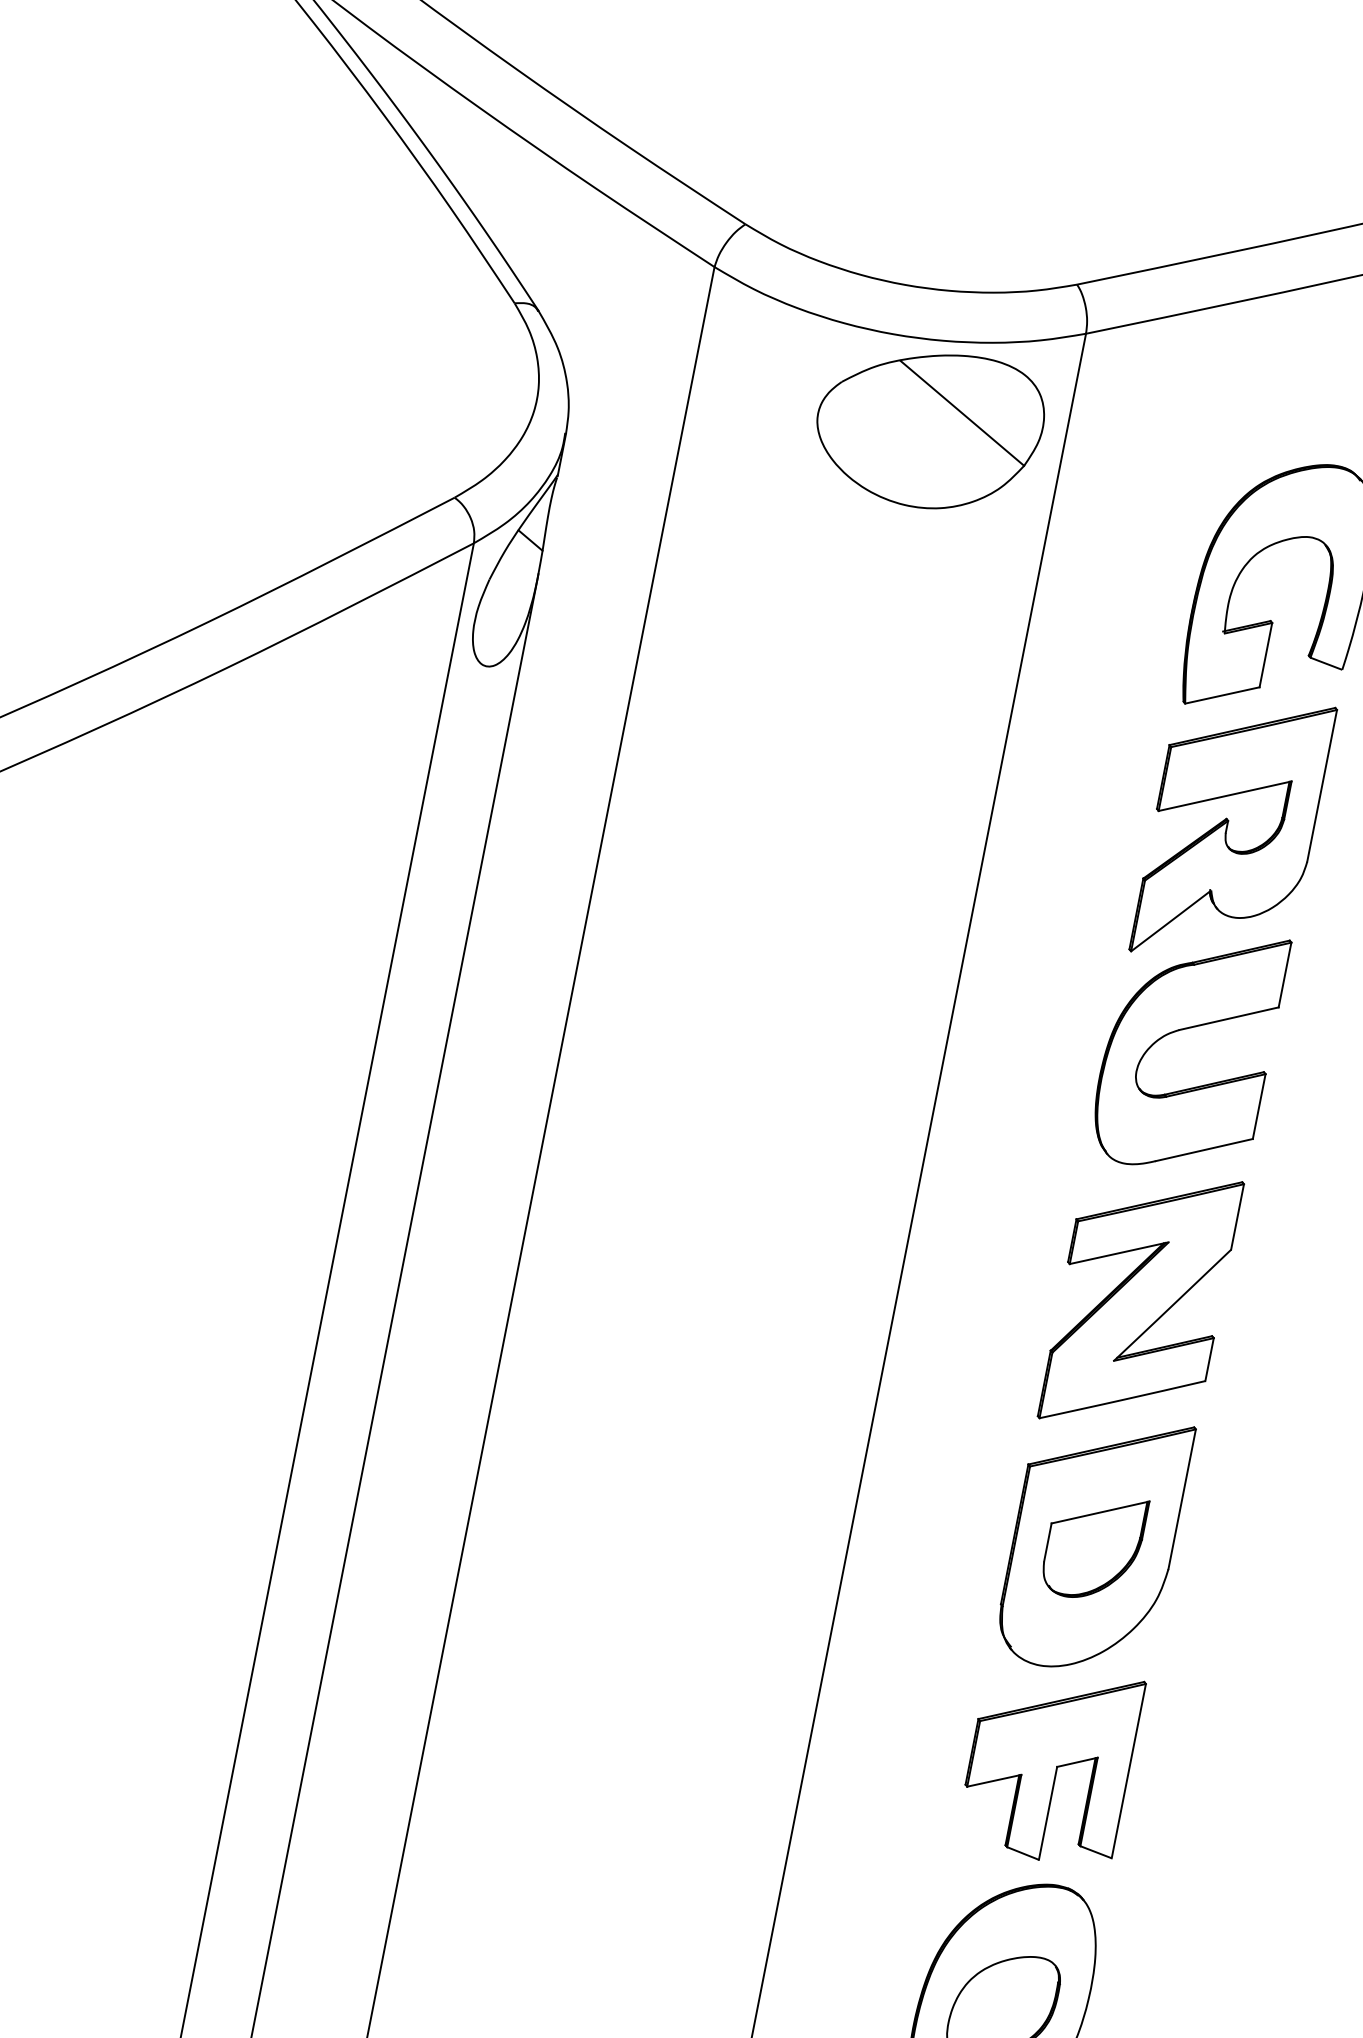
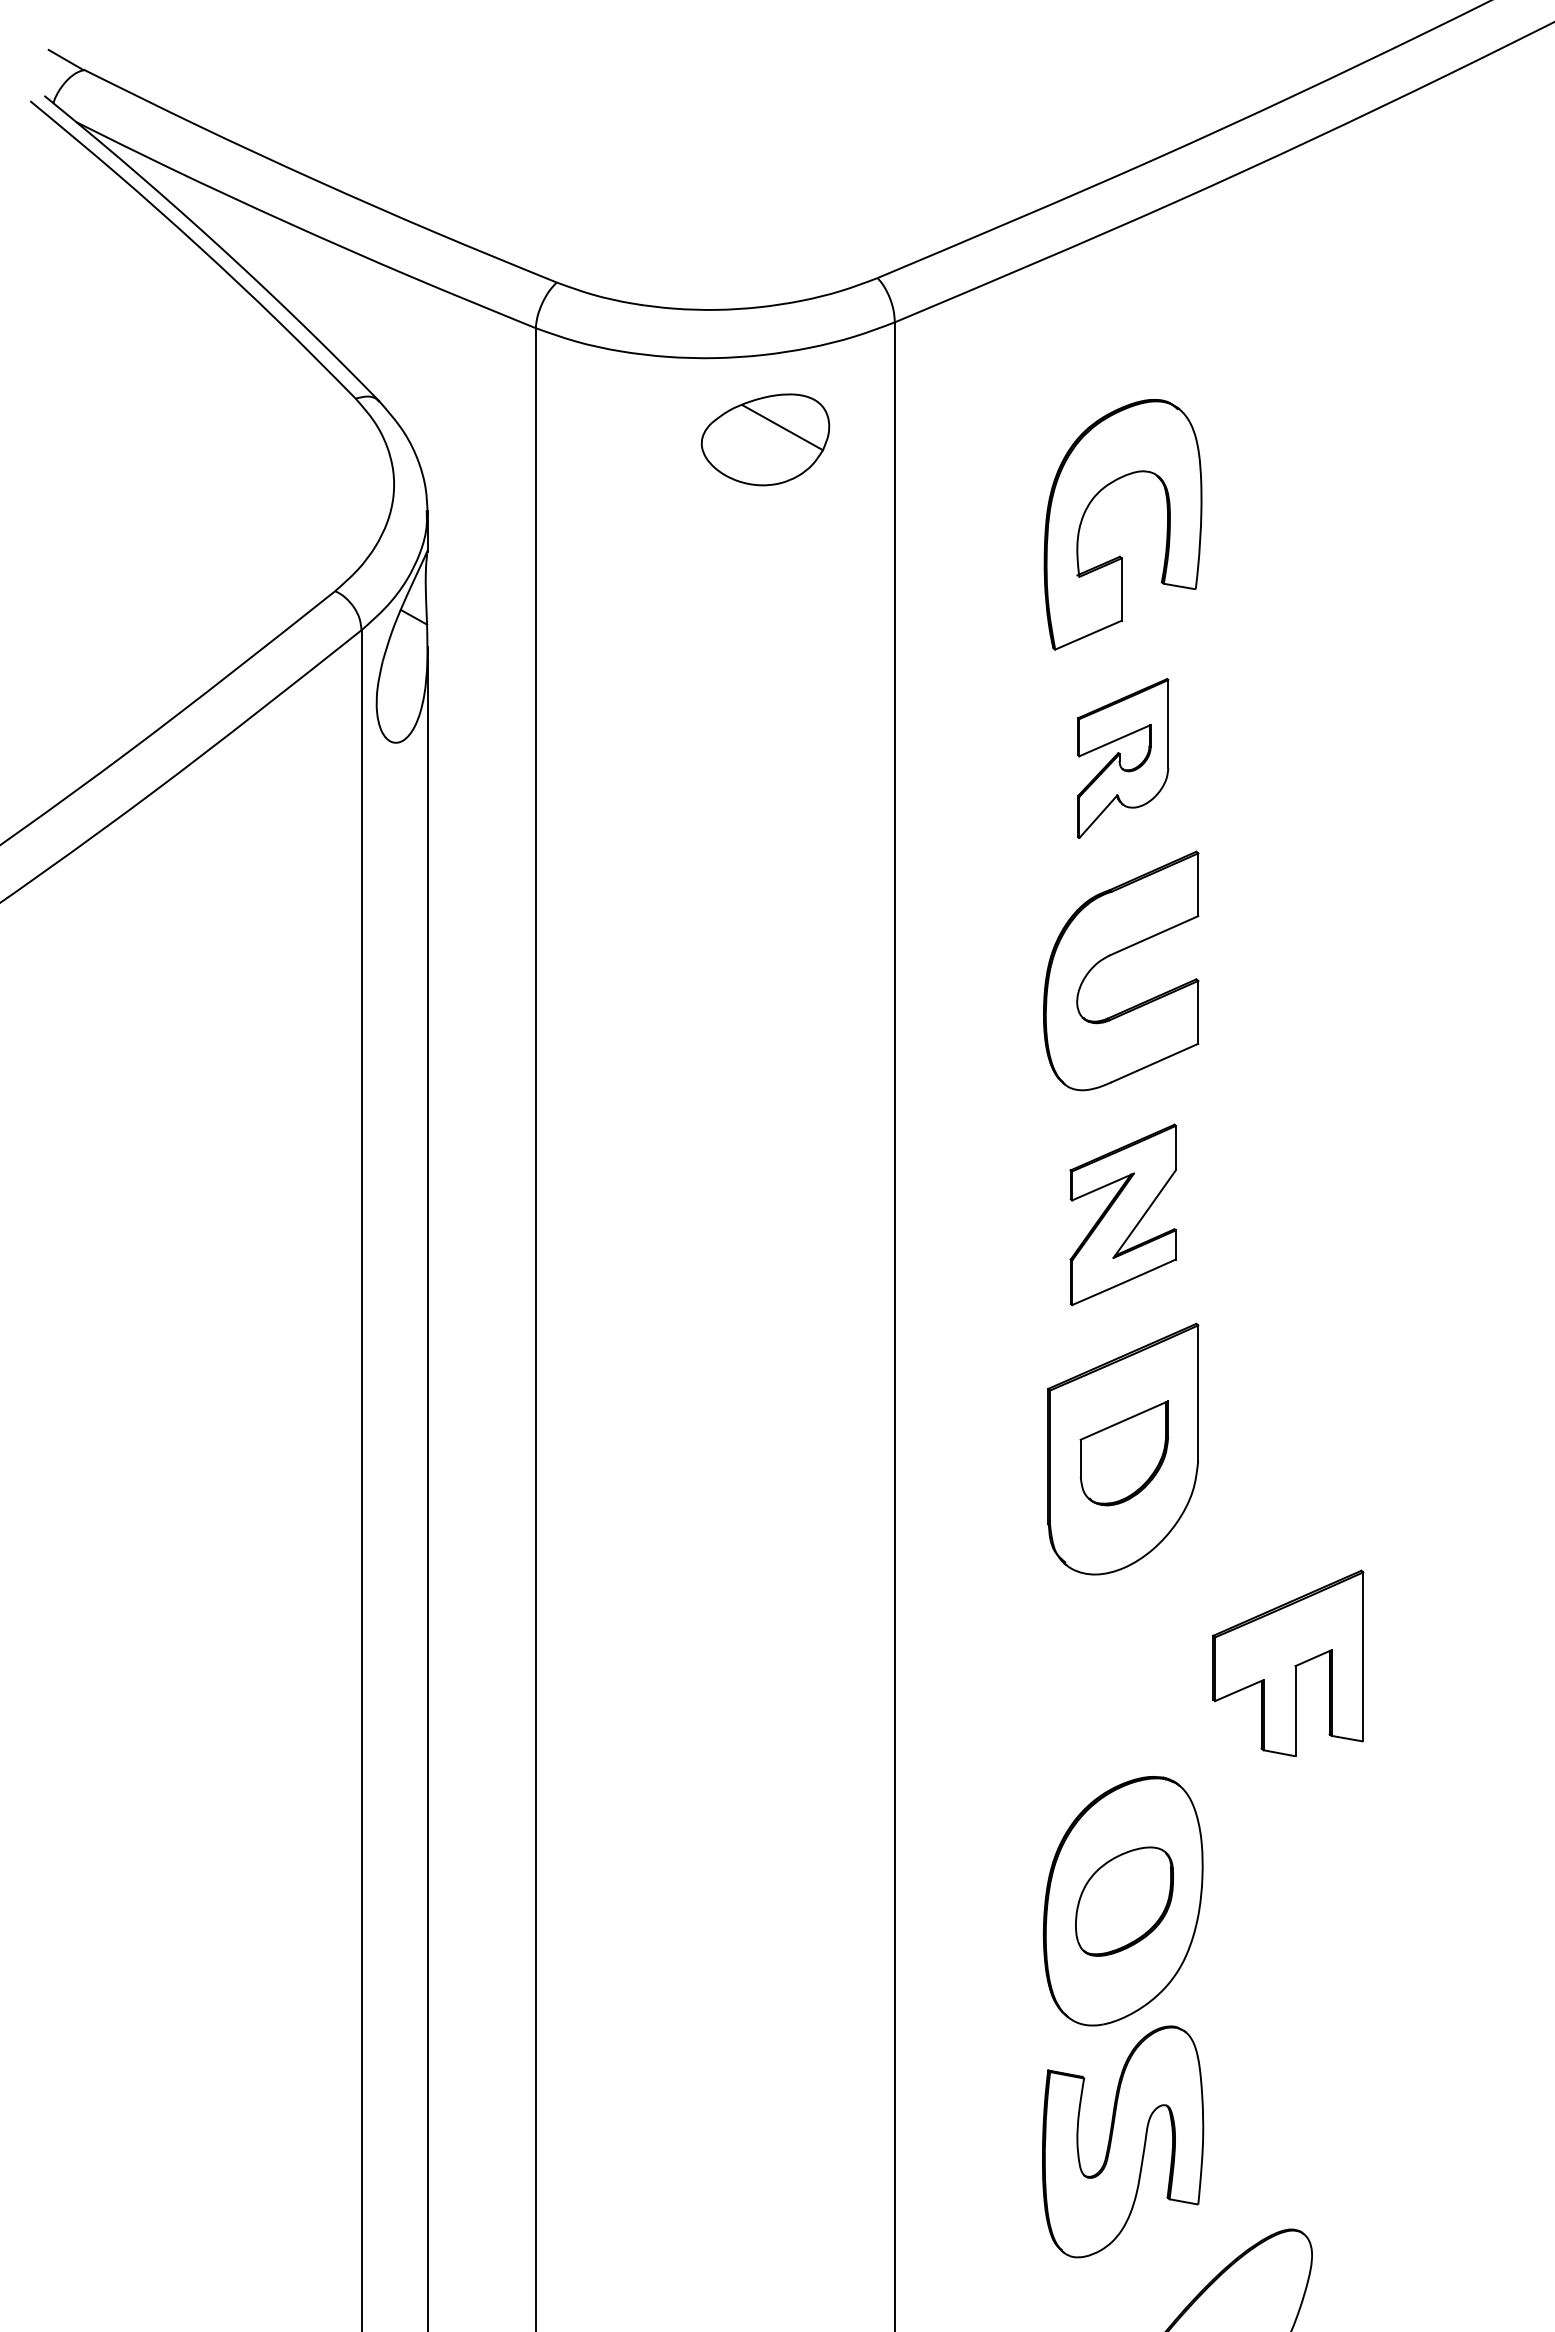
part: (928, 428) -> (765, 439), size x0.6
part: (1233, 829) -> (1123, 758), size x0.6
part: (1141, 1299) -> (1123, 1214), size x0.7
part: (1050, 1761) -> (1288, 1662), moved

